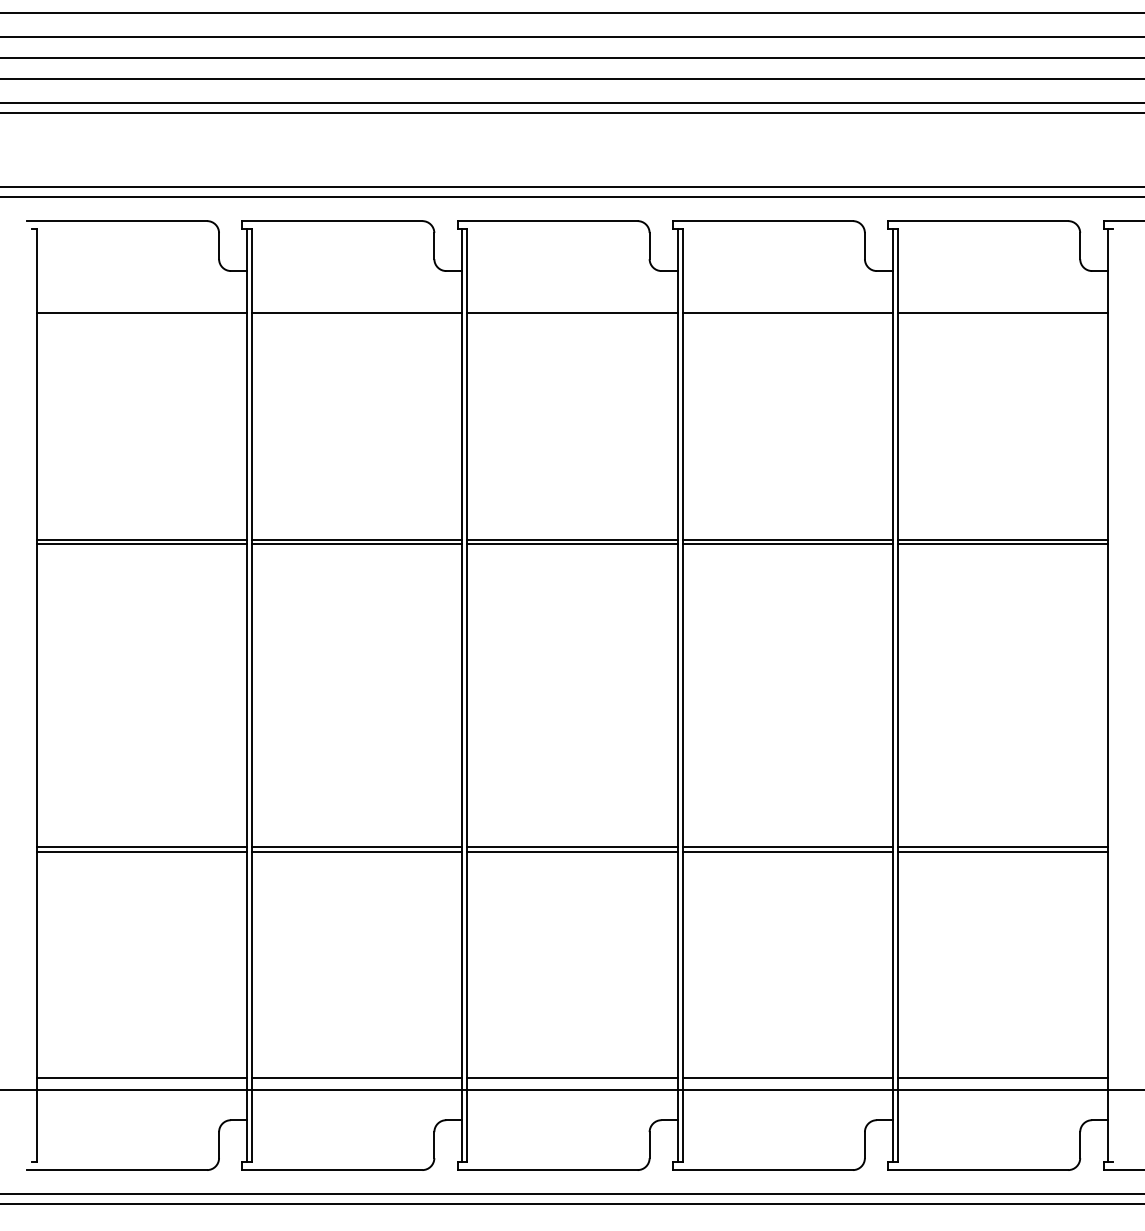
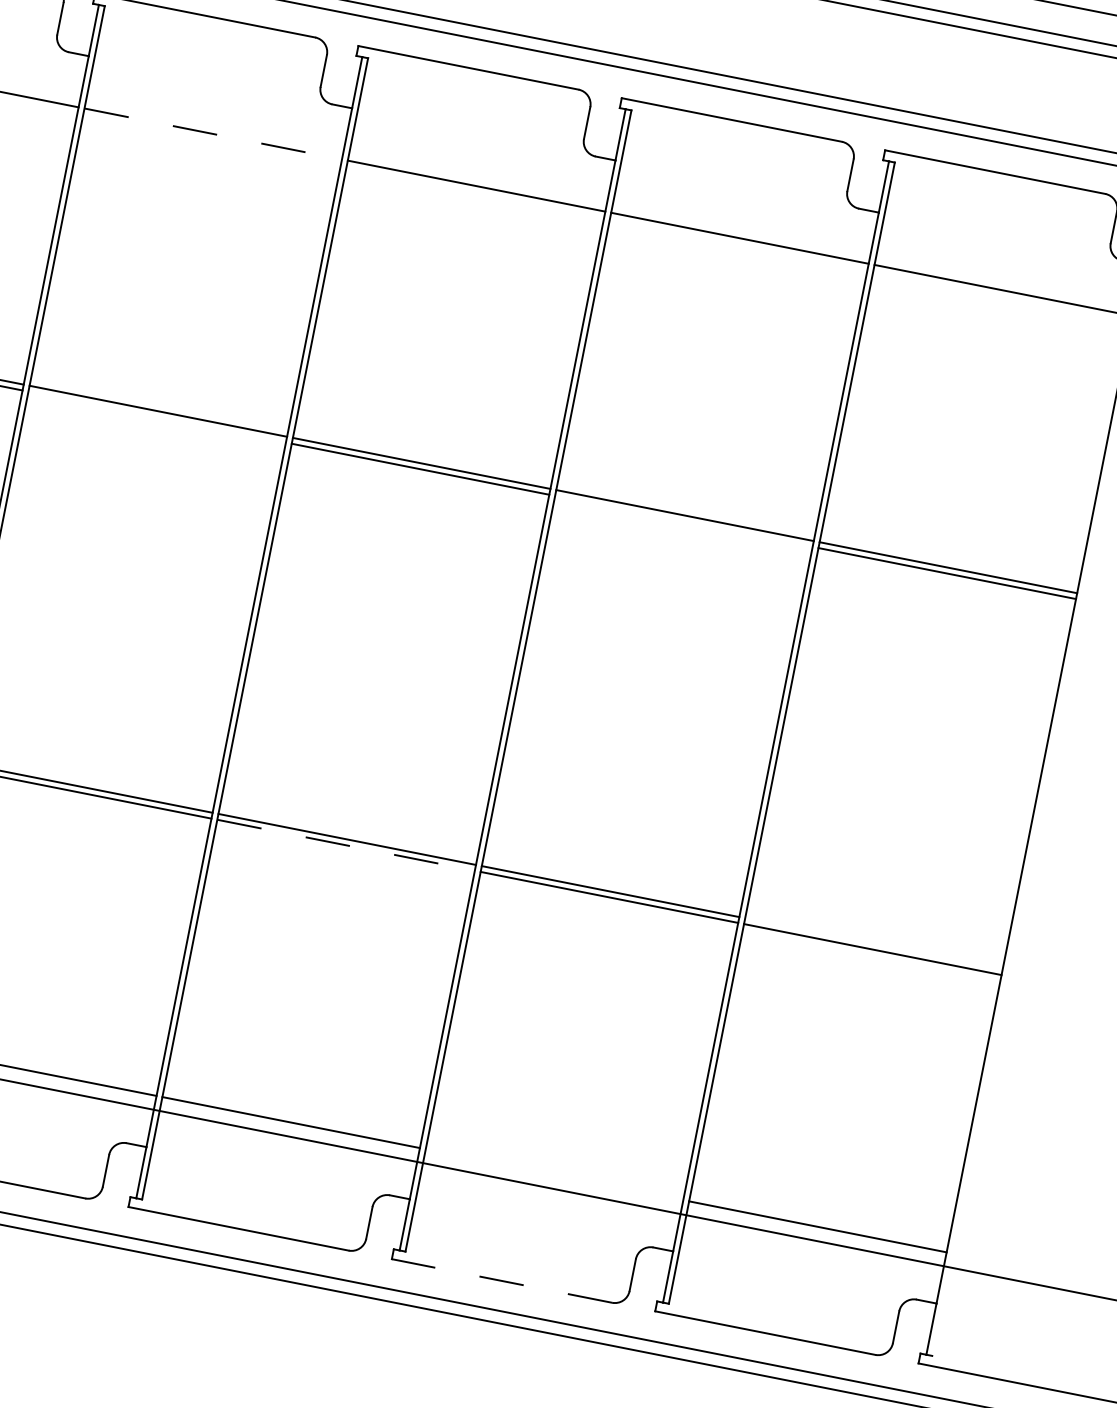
line: (357, 312) -> (213, 133), solid -> dashed
line: (356, 544) -> (156, 417), removed
line: (787, 544) -> (683, 521), removed
line: (1002, 846) -> (873, 943), removed
line: (572, 851) -> (346, 845), solid -> dashed
line: (787, 1078) -> (554, 1174), removed
line: (762, 1170) -> (501, 1281), solid -> dashed

